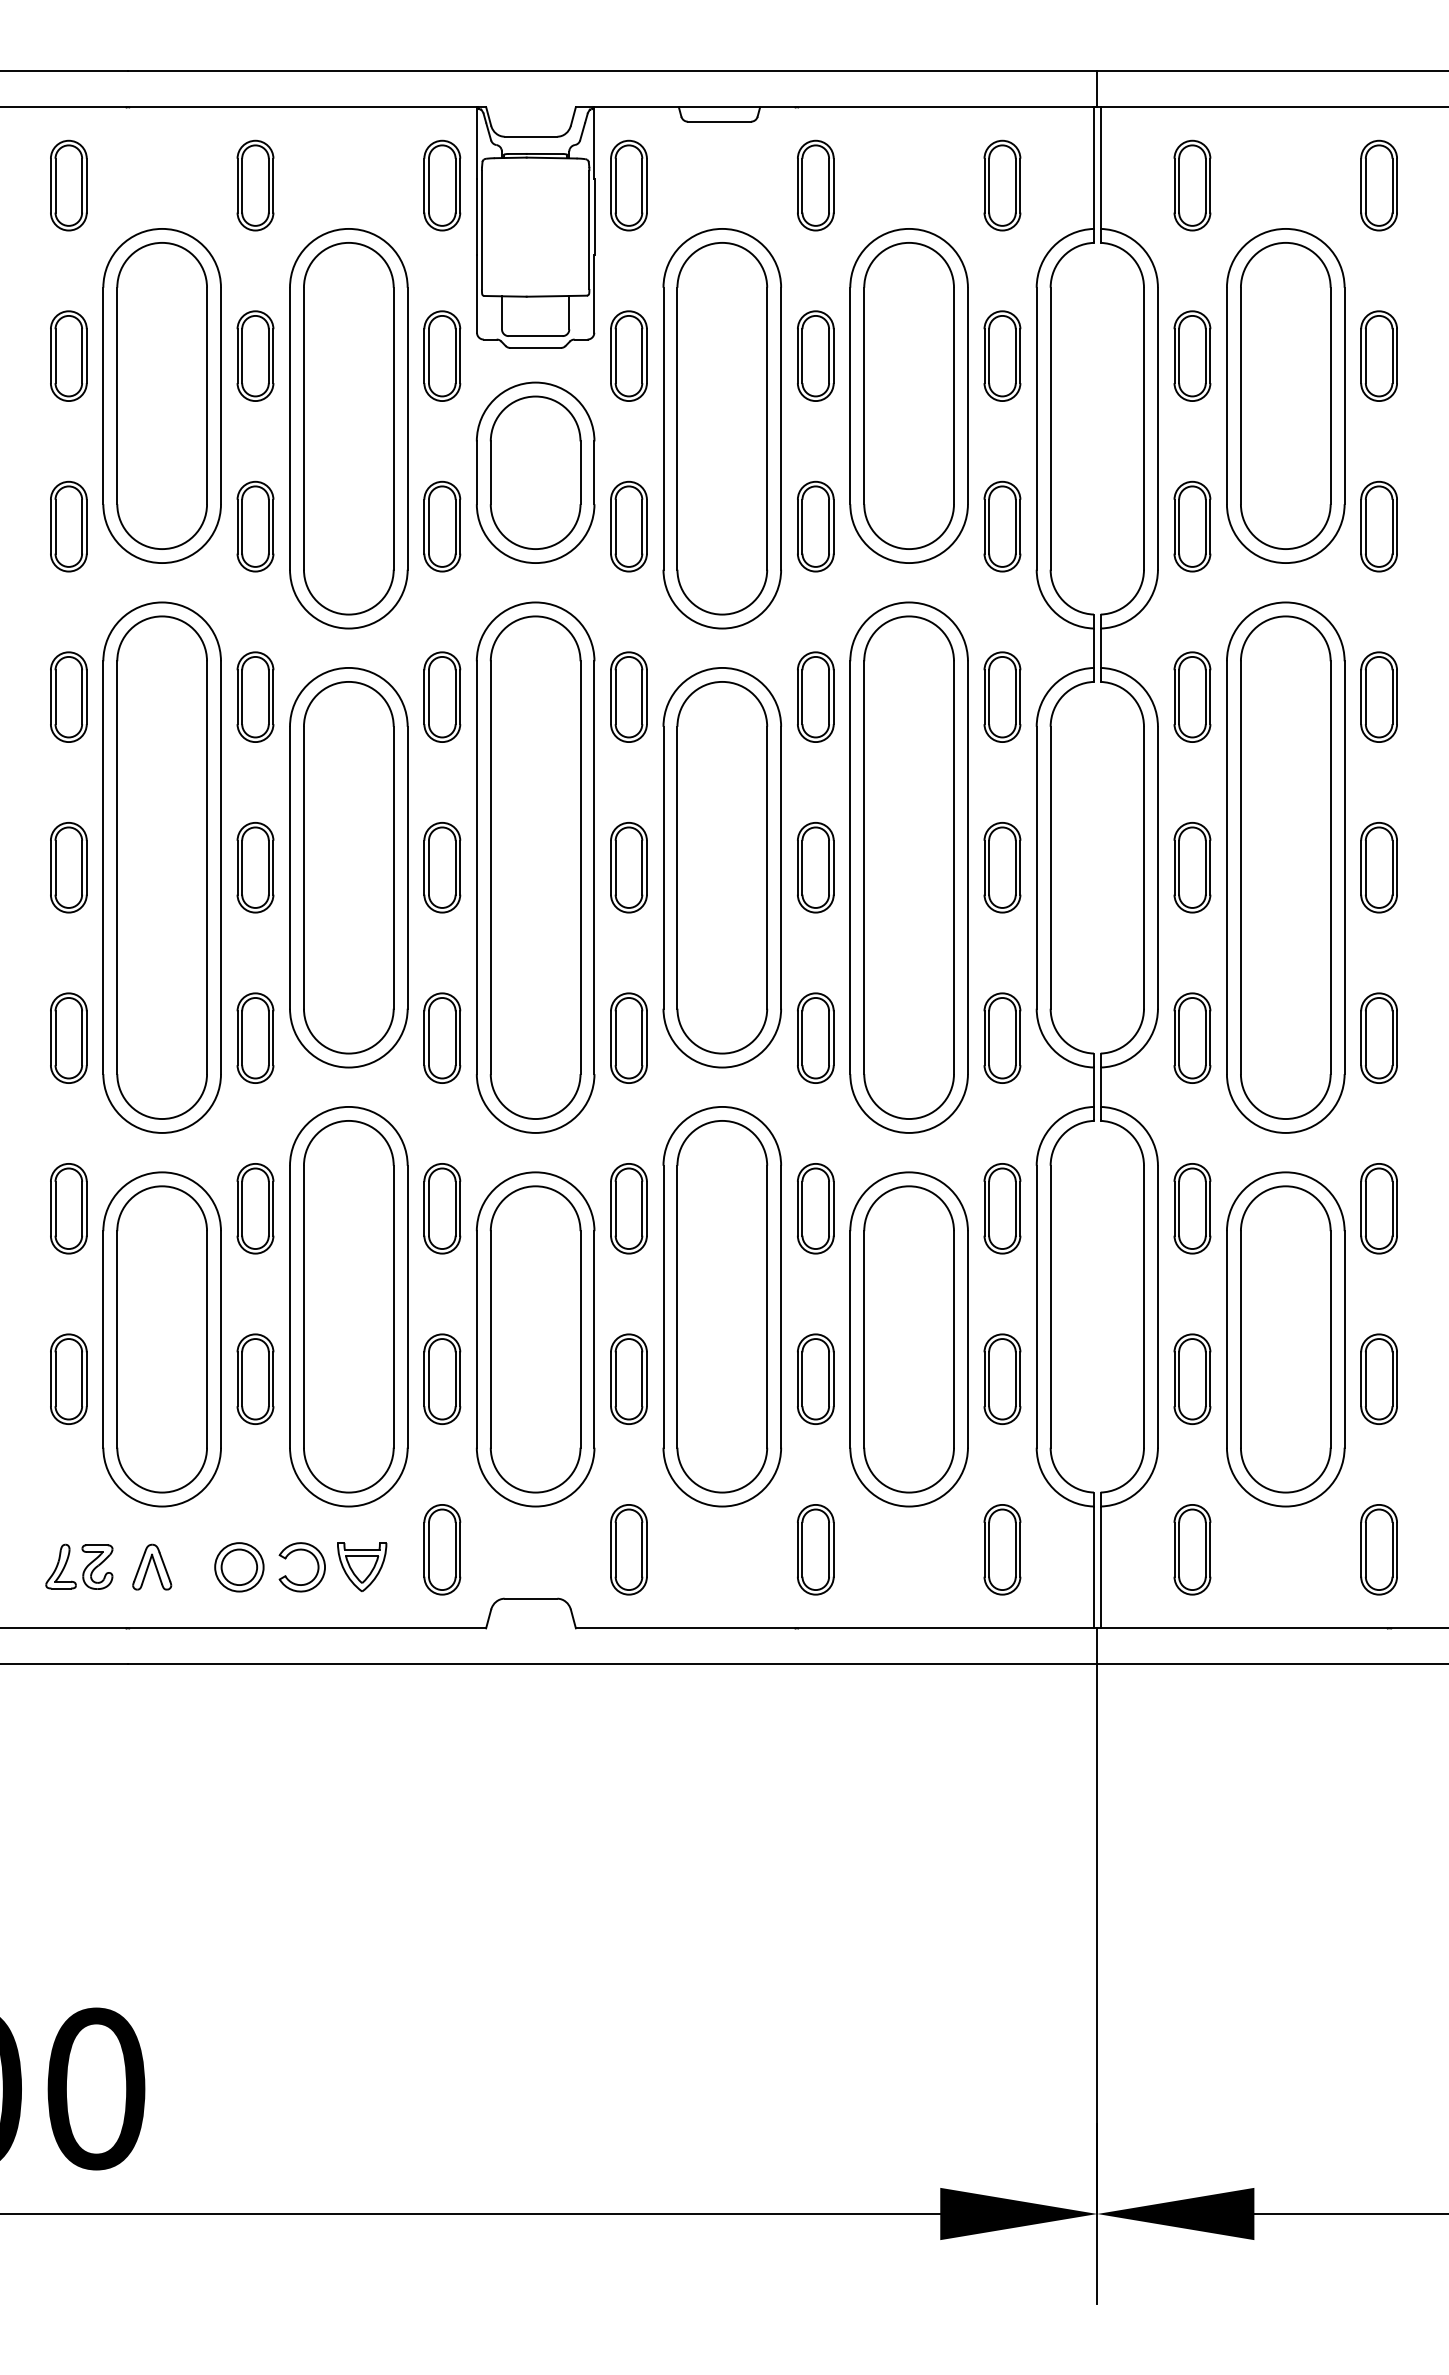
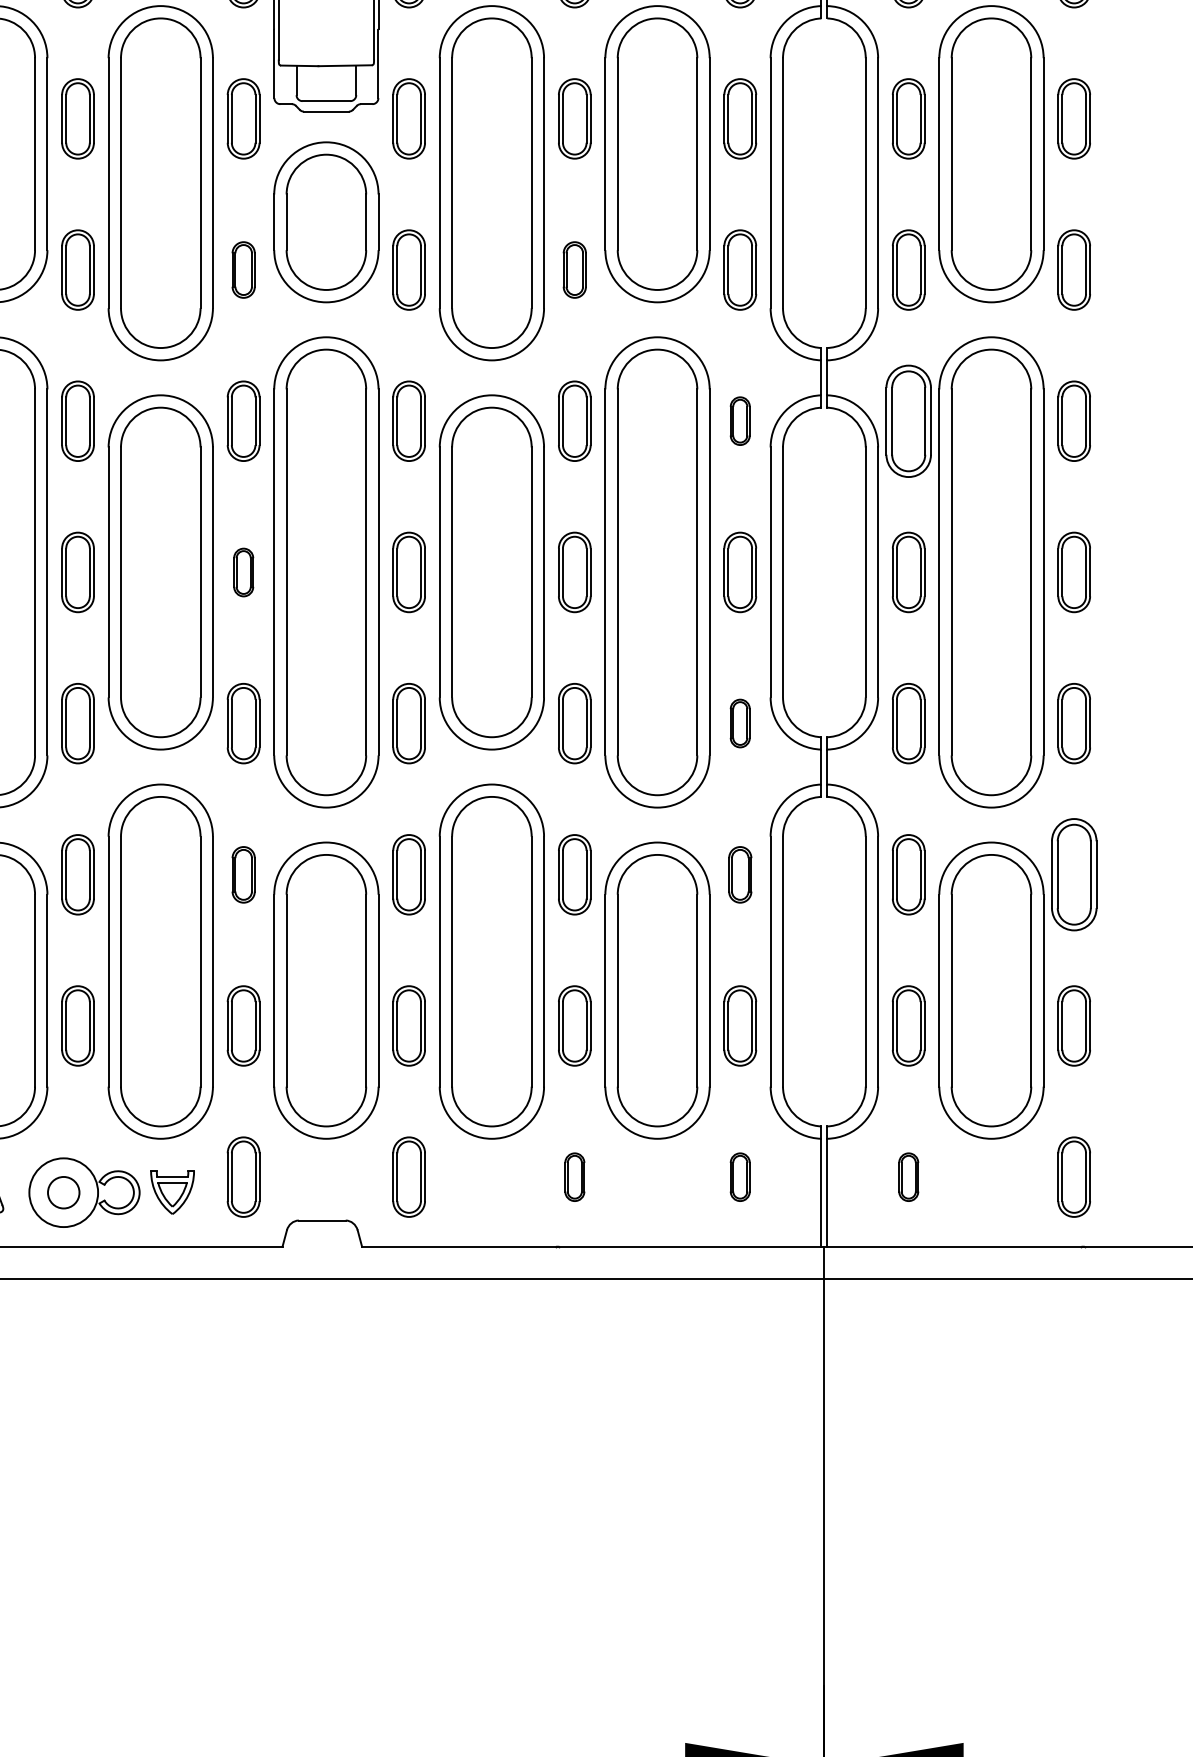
part: (442, 526) -> (243, 269), size x0.7
part: (815, 526) -> (574, 269), size x0.7
part: (1002, 696) -> (740, 420), size x0.6
part: (1192, 696) -> (908, 420), size x1.4
part: (442, 867) -> (243, 572), size x0.6
part: (1002, 1037) -> (740, 722), size x0.6
part: (442, 1208) -> (243, 874), size x0.7
part: (1002, 1208) -> (740, 874), size x0.7
part: (1378, 1208) -> (1073, 874), size x1.4
part: (815, 1549) -> (574, 1176), size x0.6
part: (1002, 1549) -> (740, 1176), size x0.6
part: (1192, 1549) -> (908, 1176), size x0.6
circle: (239, 1567) -> (63, 1192), size x1.6

